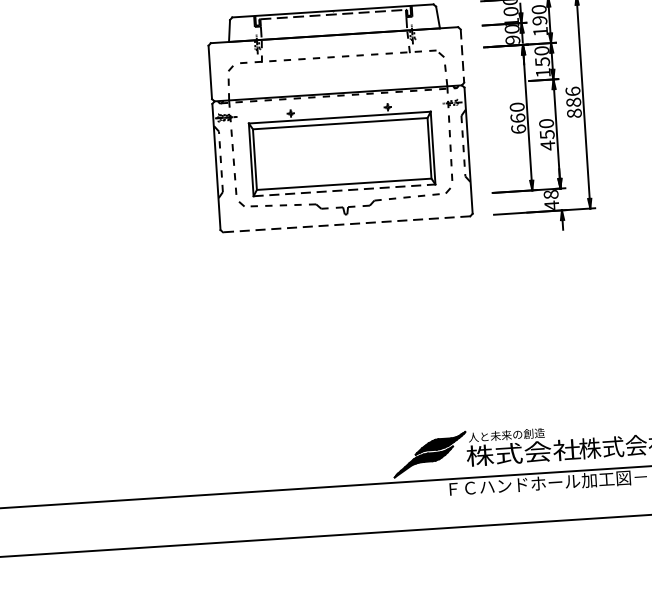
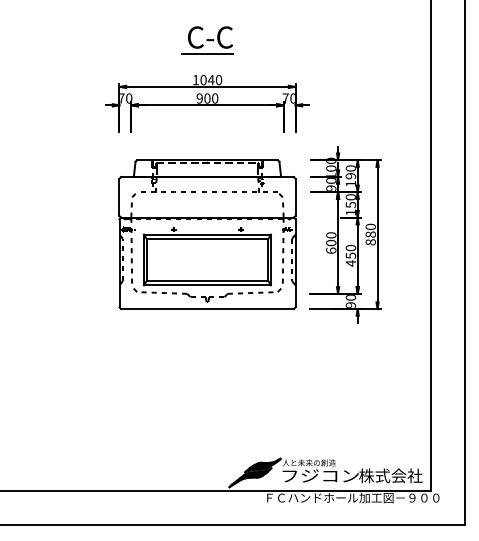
line: (462, 56) -> (295, 197), dashed -> solid
text: (572, 90) -> (370, 226), 886 -> 880
text: (518, 117) -> (331, 242), 660 -> 600
line: (344, 190) -> (207, 285), dashed -> solid
text: (550, 200) -> (350, 301), 48 -> 90
line: (345, 225) -> (206, 309), dashed -> solid
text: (522, 452) -> (319, 475), 株式会社 -> フジコン

